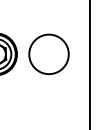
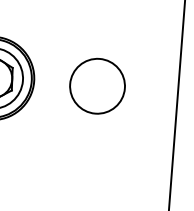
circle: (48, 53) -> (96, 84), size x0.7

